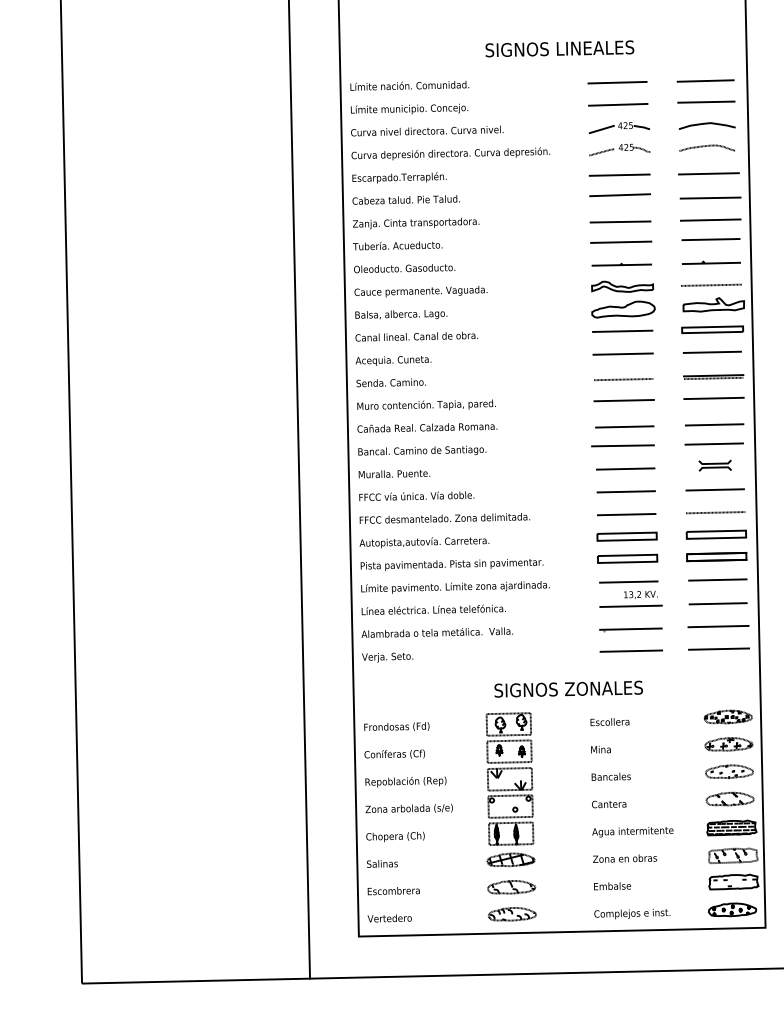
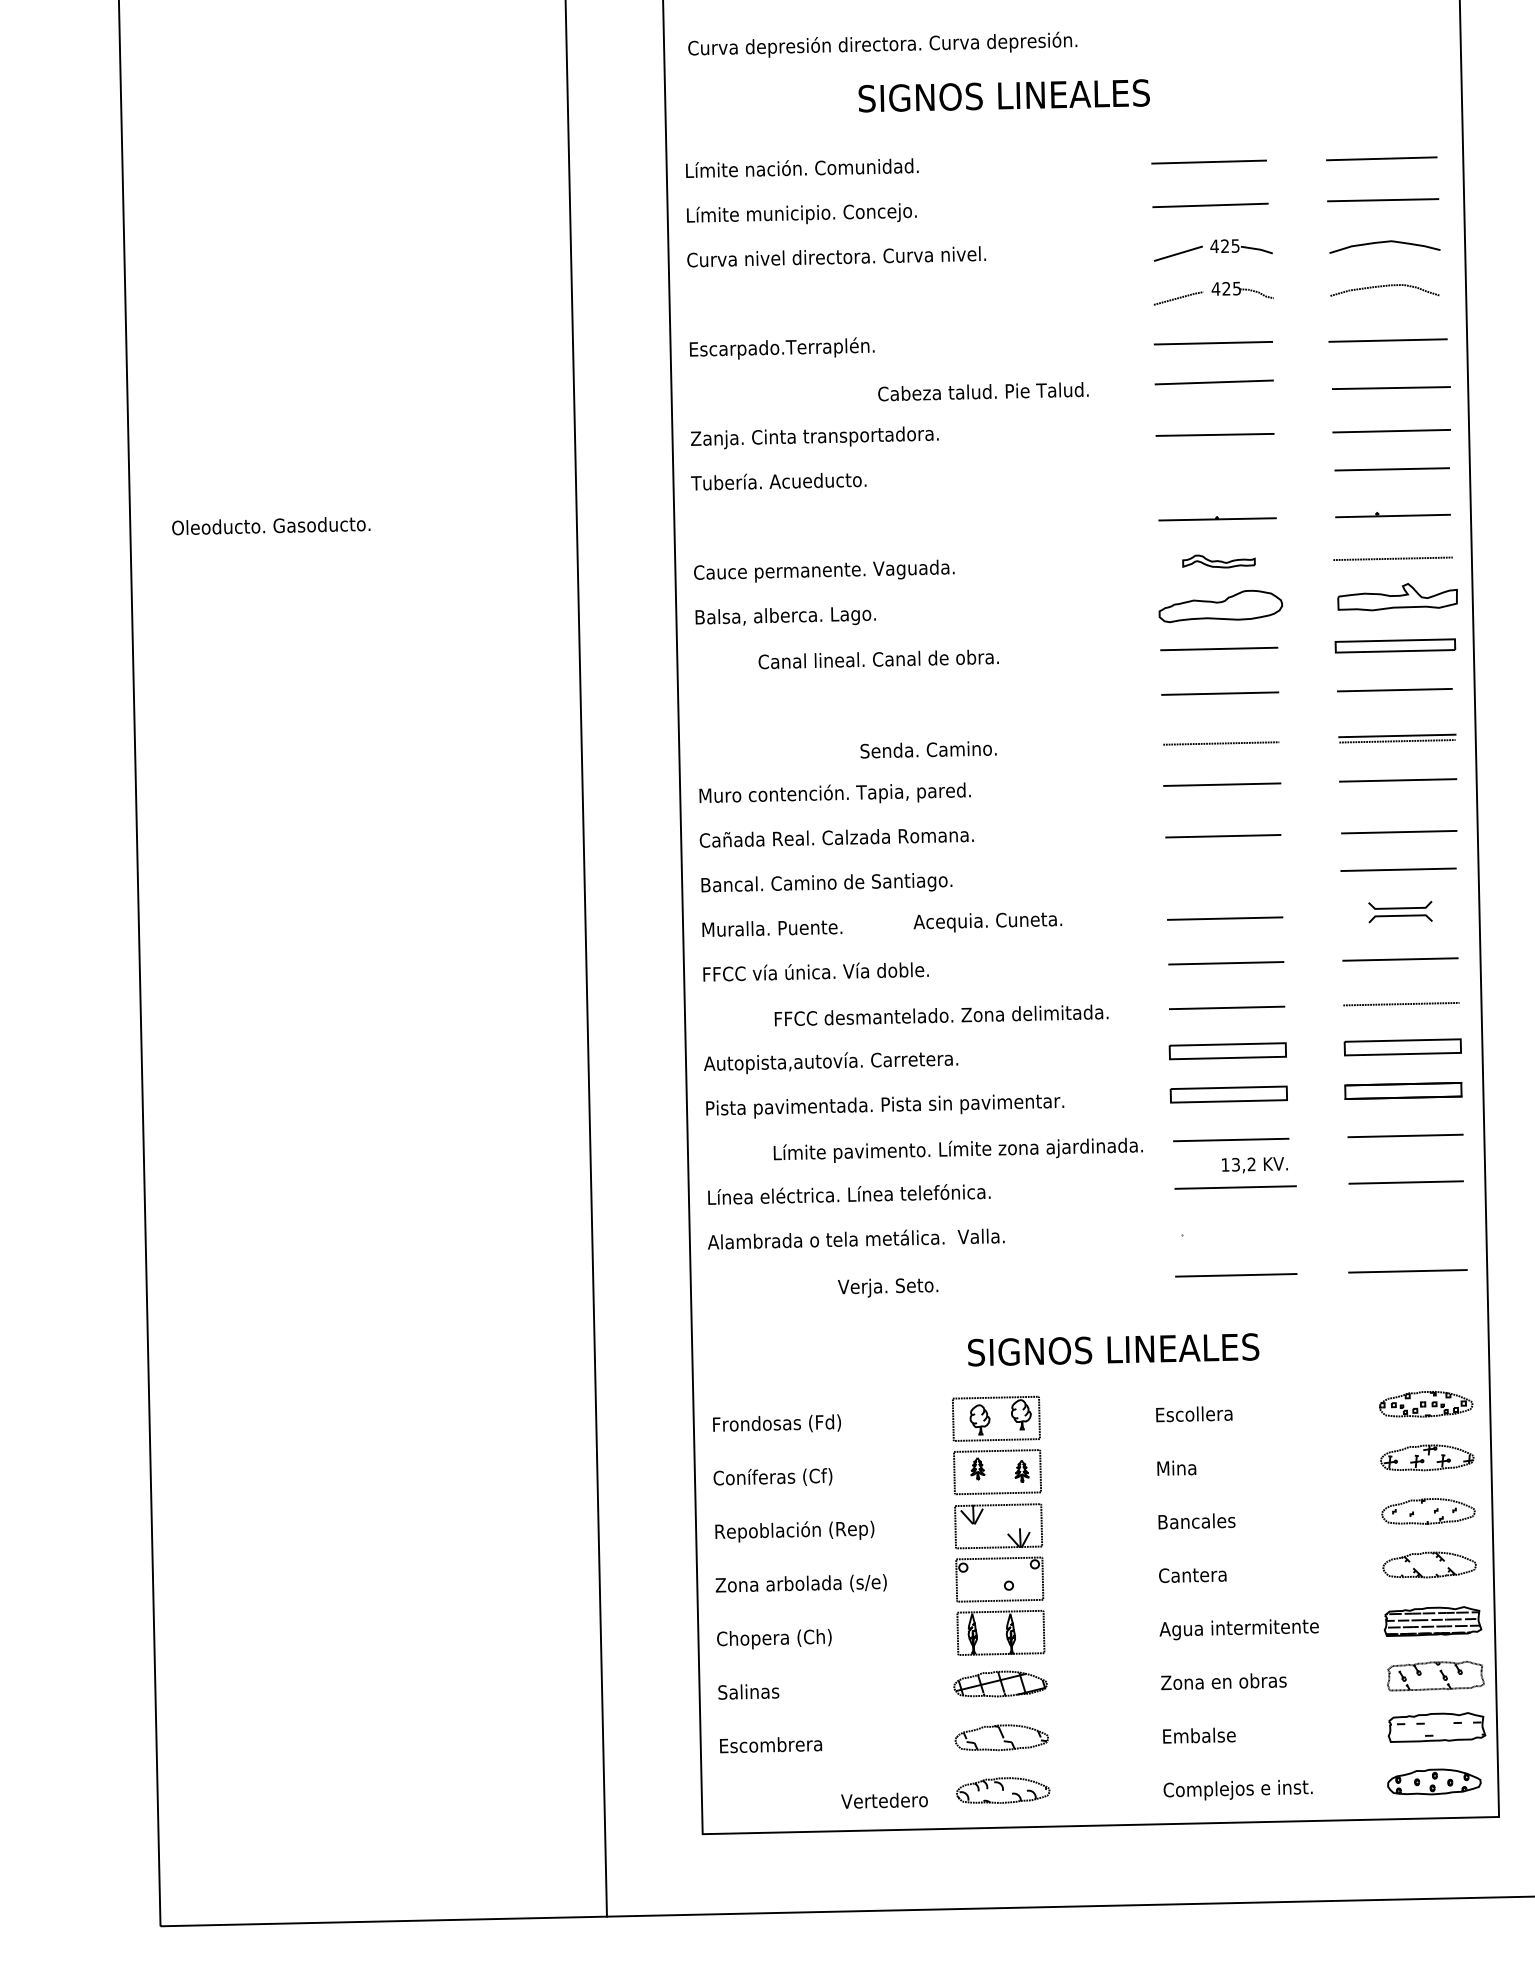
text: (559, 48) -> (1003, 95), moved
text: (450, 153) -> (882, 44), moved
text: (405, 199) -> (981, 390), moved
line: (621, 241) -> (1216, 473), removed
text: (404, 268) -> (271, 525), moved
part: (622, 286) -> (1218, 561), size x0.6
text: (416, 336) -> (878, 659), moved
text: (393, 360) -> (987, 921), moved
text: (390, 382) -> (927, 749), moved
line: (622, 445) -> (1218, 872), removed
text: (444, 518) -> (940, 1015), moved
text: (455, 587) -> (958, 1150), moved
line: (718, 626) -> (1406, 1227), removed
line: (630, 628) -> (1234, 1230), removed
text: (387, 657) -> (887, 1287), moved
text: (568, 688) -> (1113, 1348), SIGNOS ZONALES -> SIGNOS LINEALES
text: (389, 918) -> (884, 1800), moved

